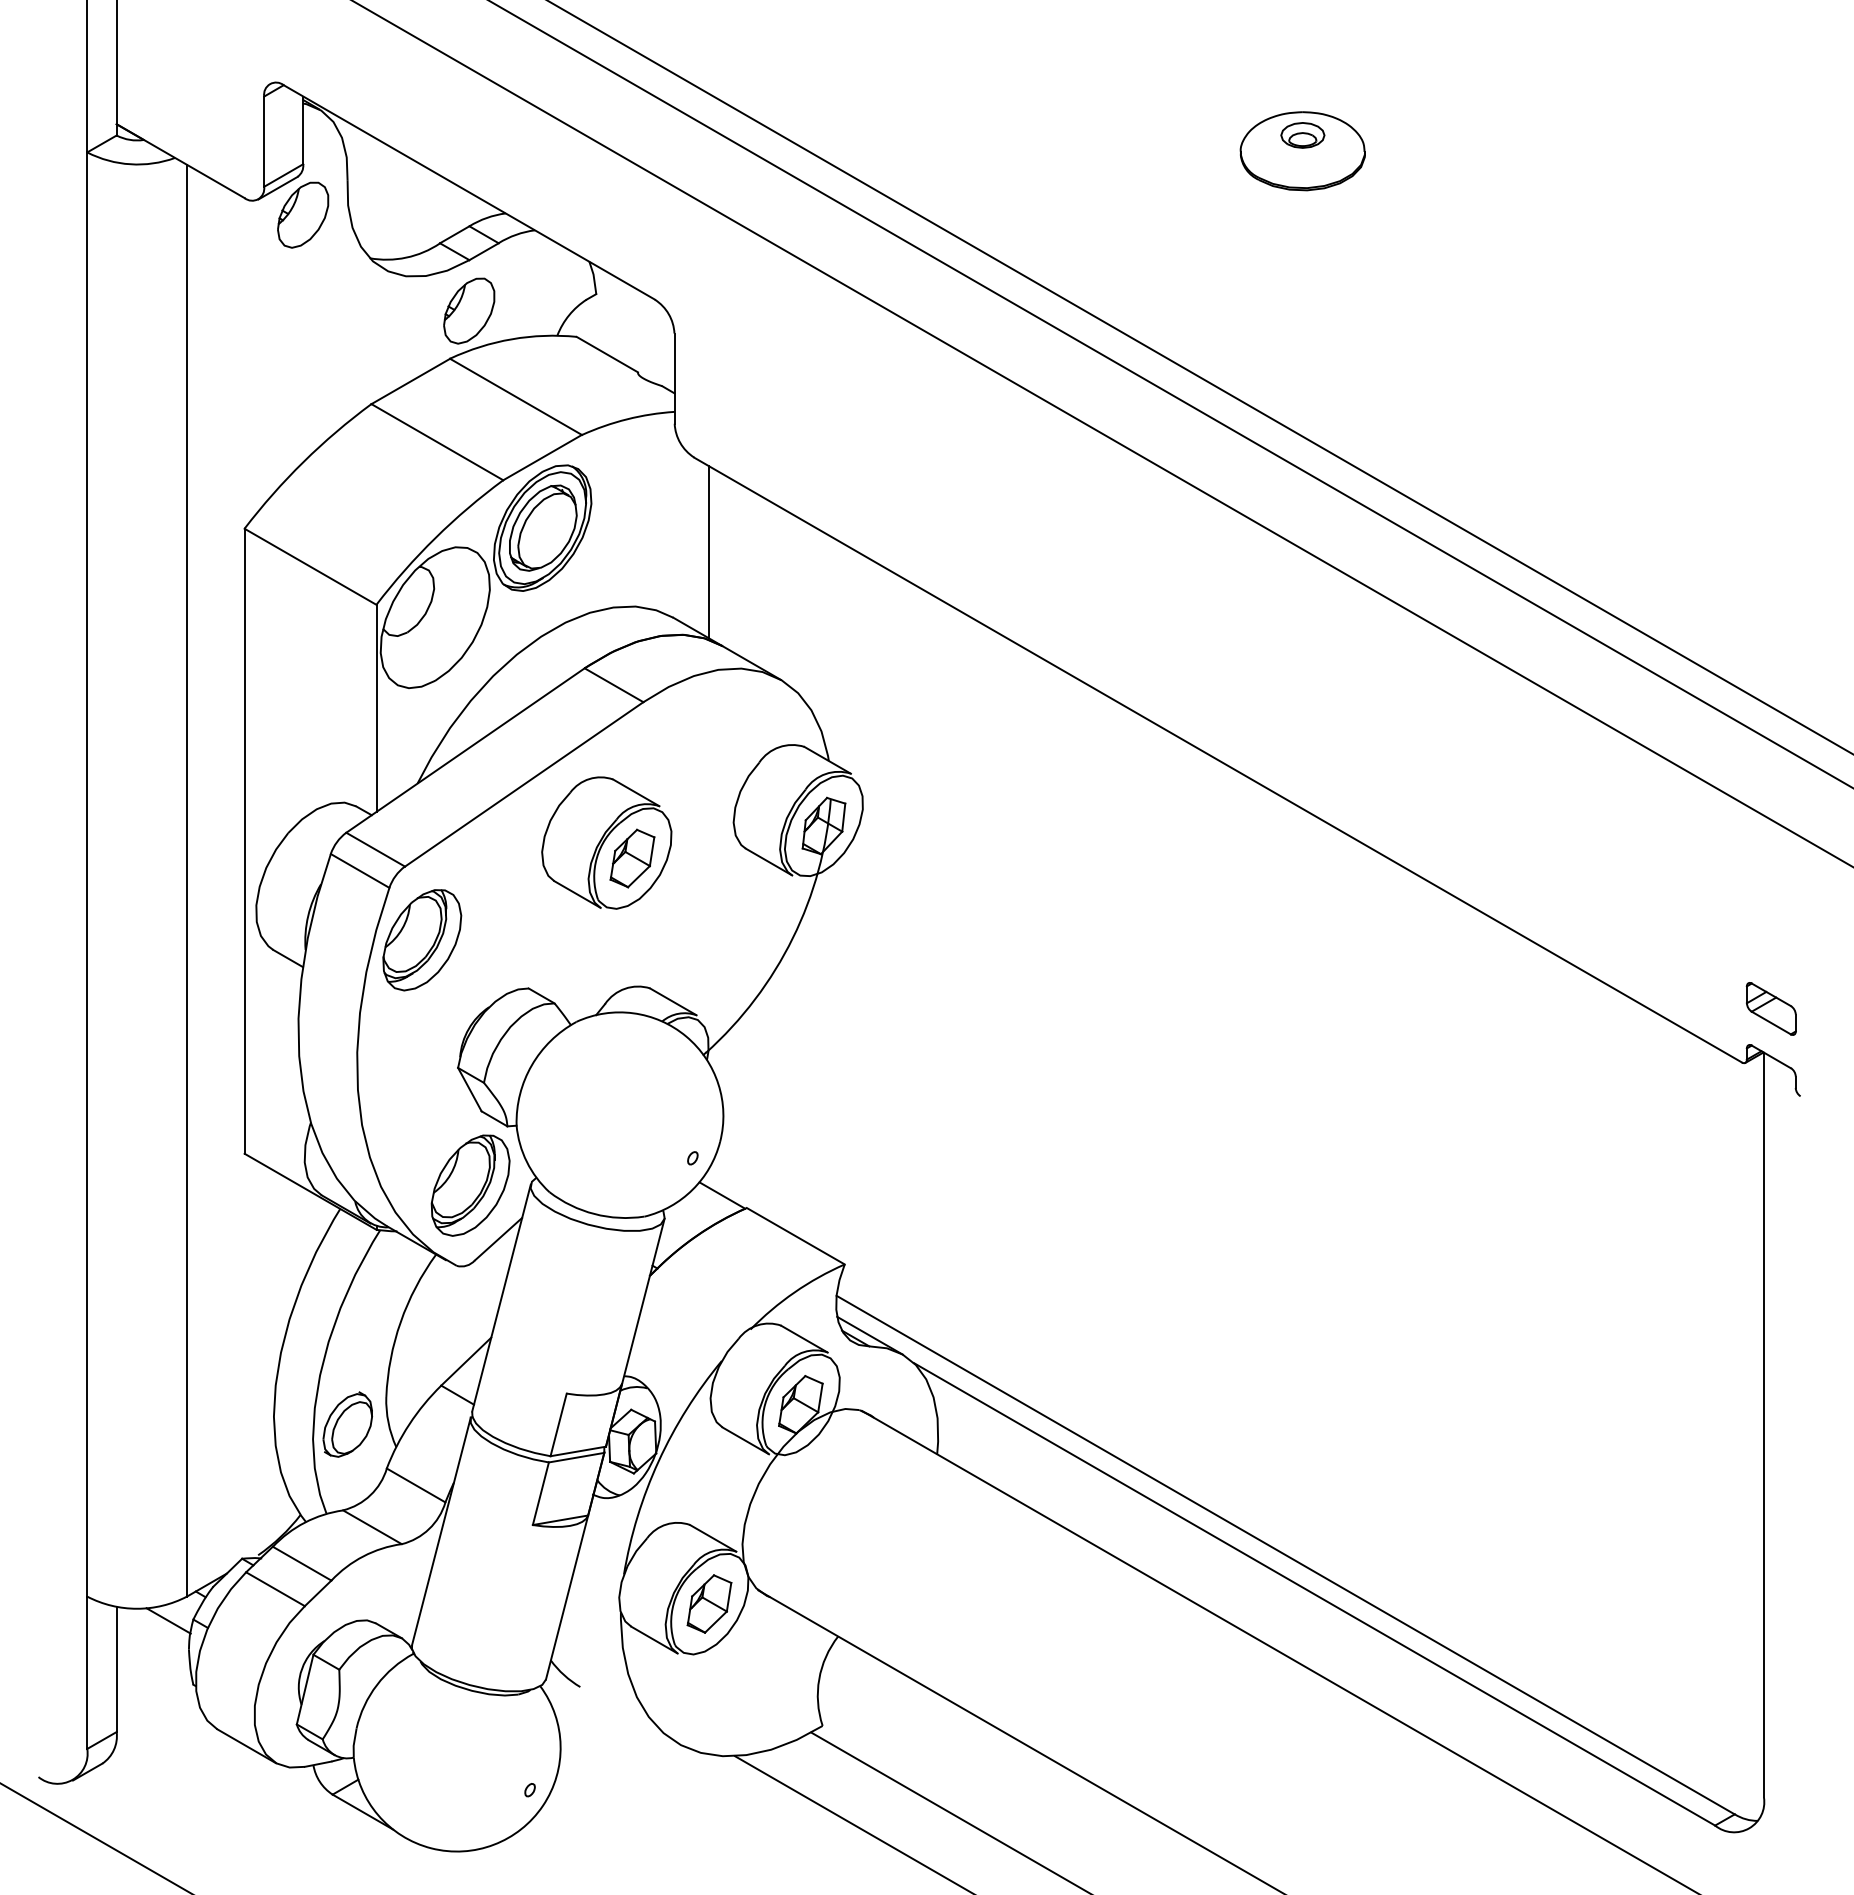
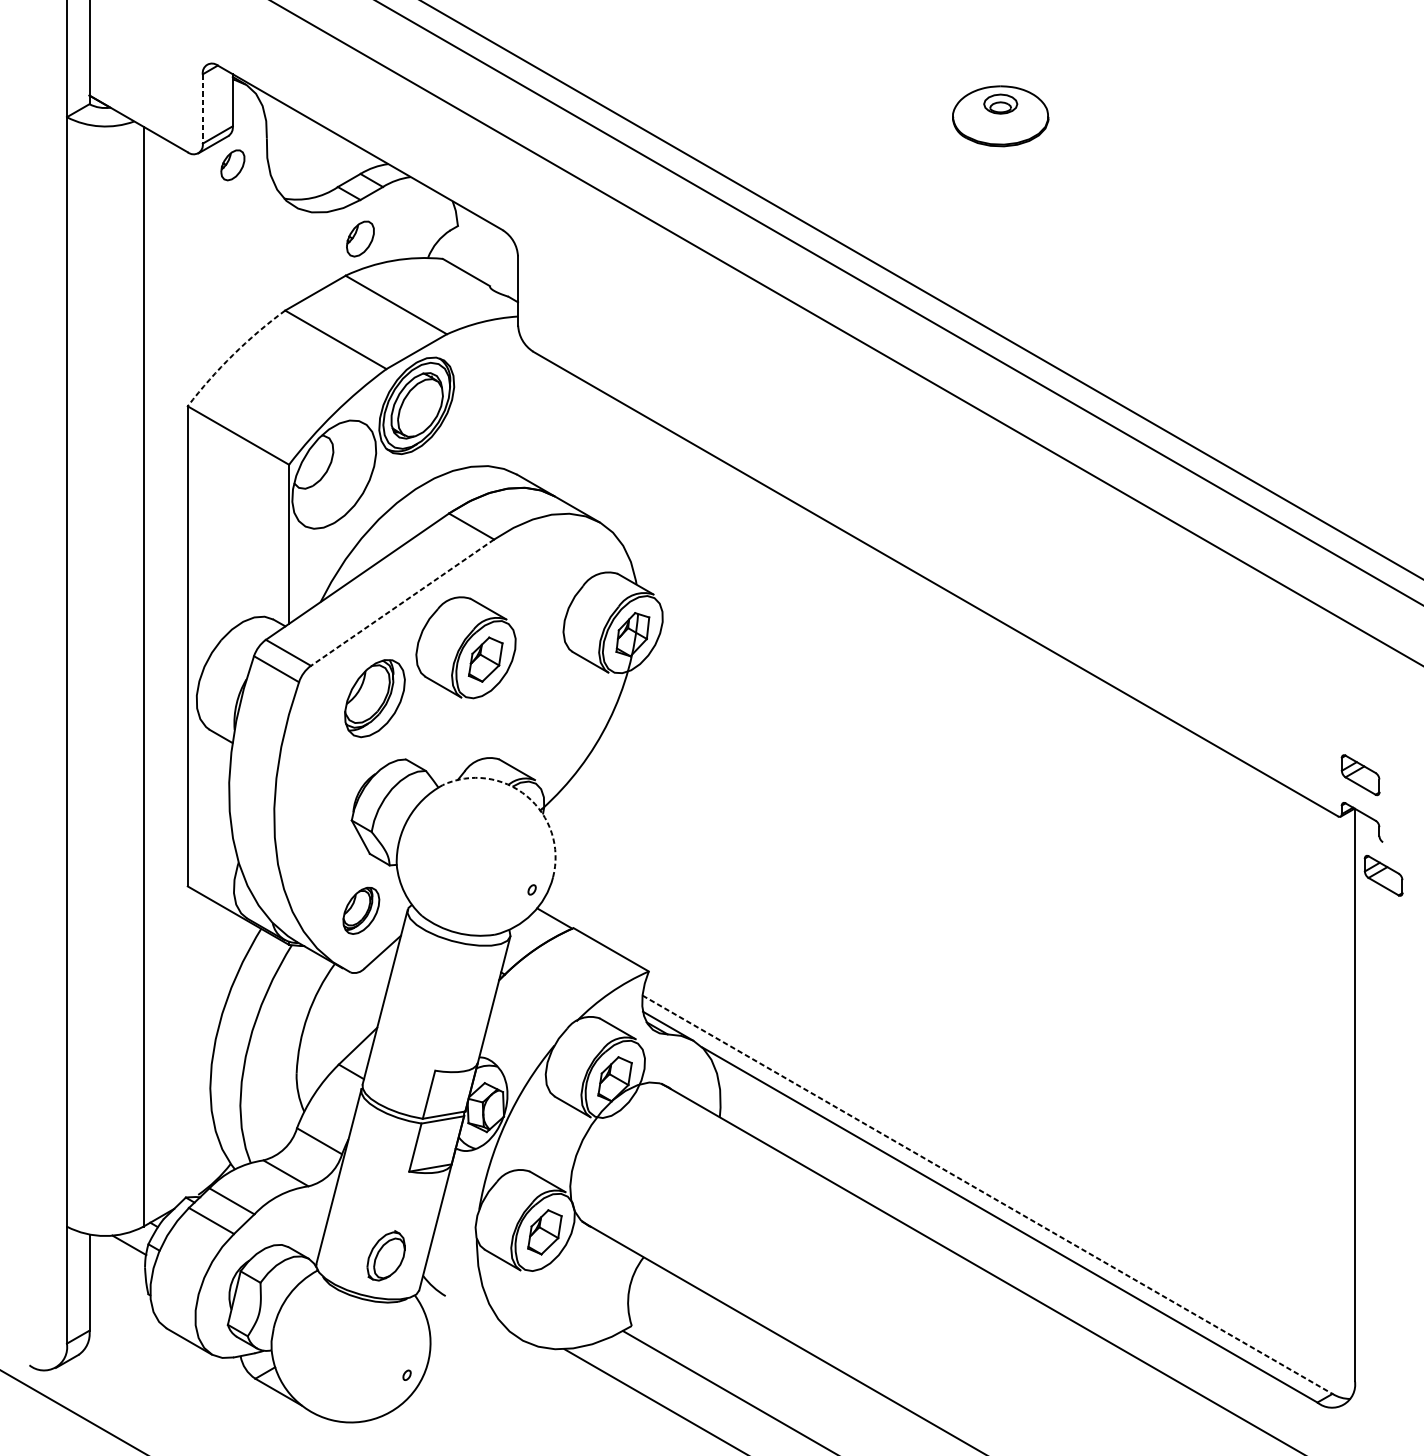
line: (264, 142) -> (203, 109), solid -> dashed
part: (303, 214) -> (233, 164), size x0.6
part: (469, 310) -> (360, 238), size x0.7
arc: (303, 461) -> (233, 354), solid -> dashed
line: (708, 552) -> (544, 424), removed
line: (524, 784) -> (402, 602), solid -> dashed
part: (422, 940) -> (375, 698), moved
arc: (686, 1036) -> (527, 796), solid -> dashed
part: (1800, 1139) -> (1383, 875), added
part: (470, 1185) -> (361, 910), size x0.6
part: (347, 1424) -> (385, 1255), moved
line: (1285, 1555) -> (987, 1195), solid -> dashed

